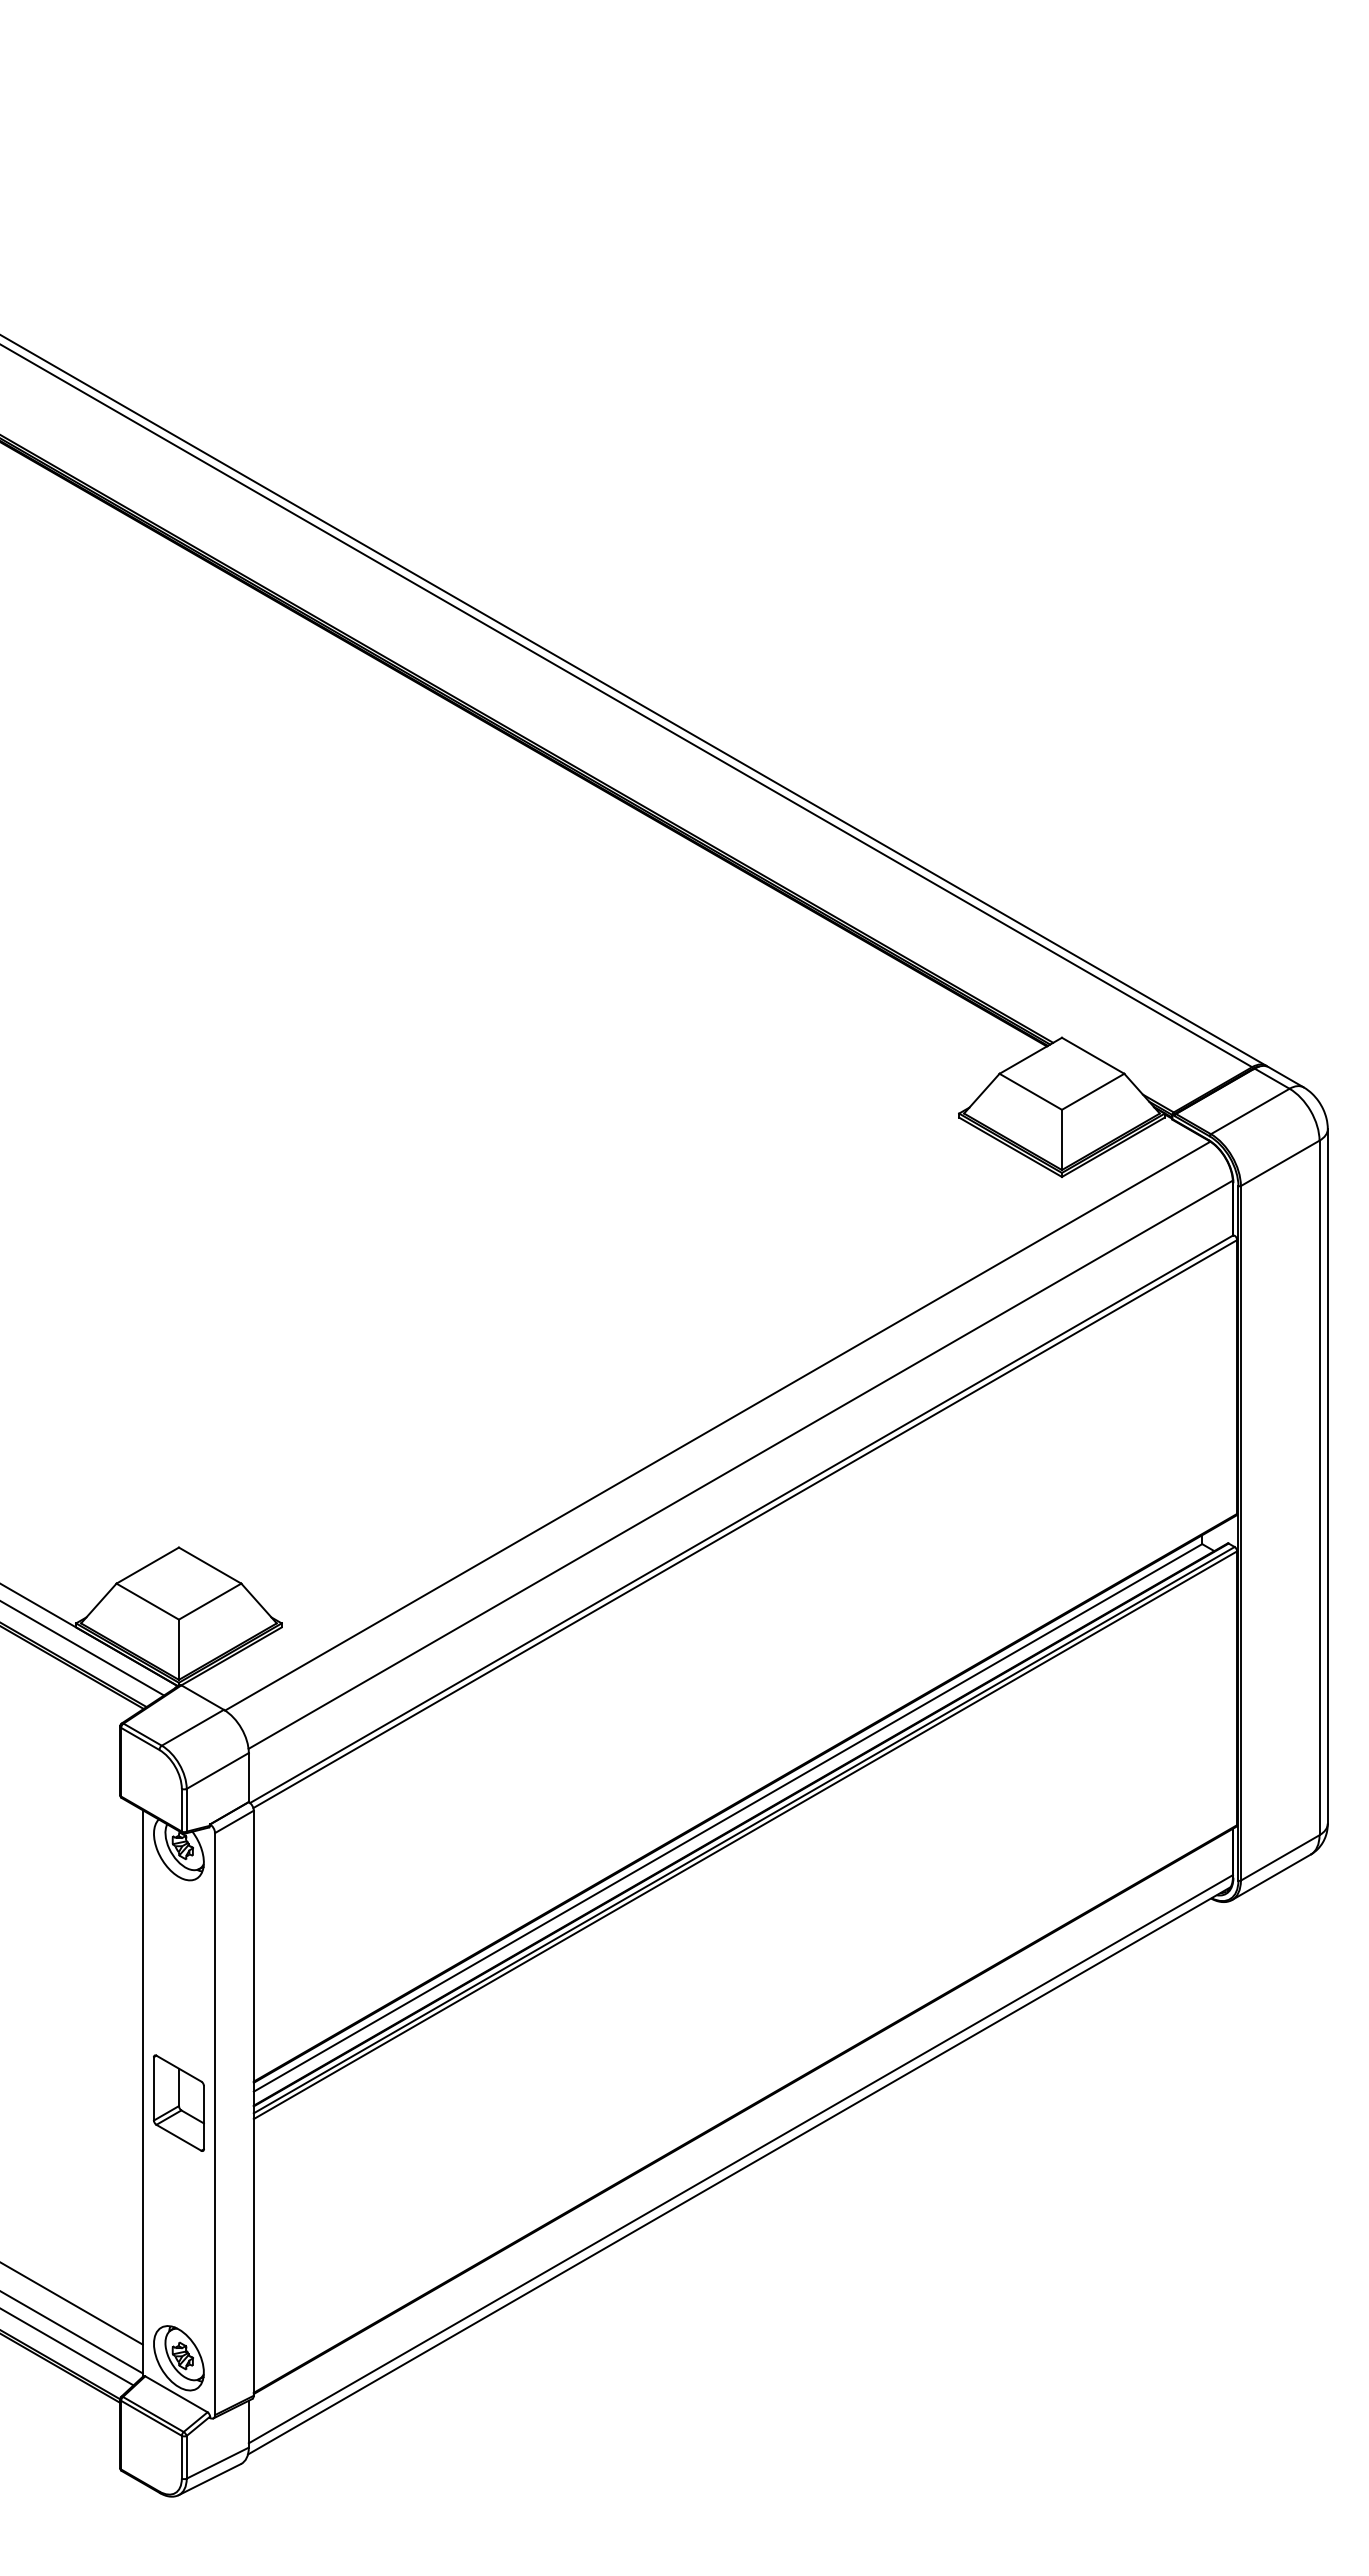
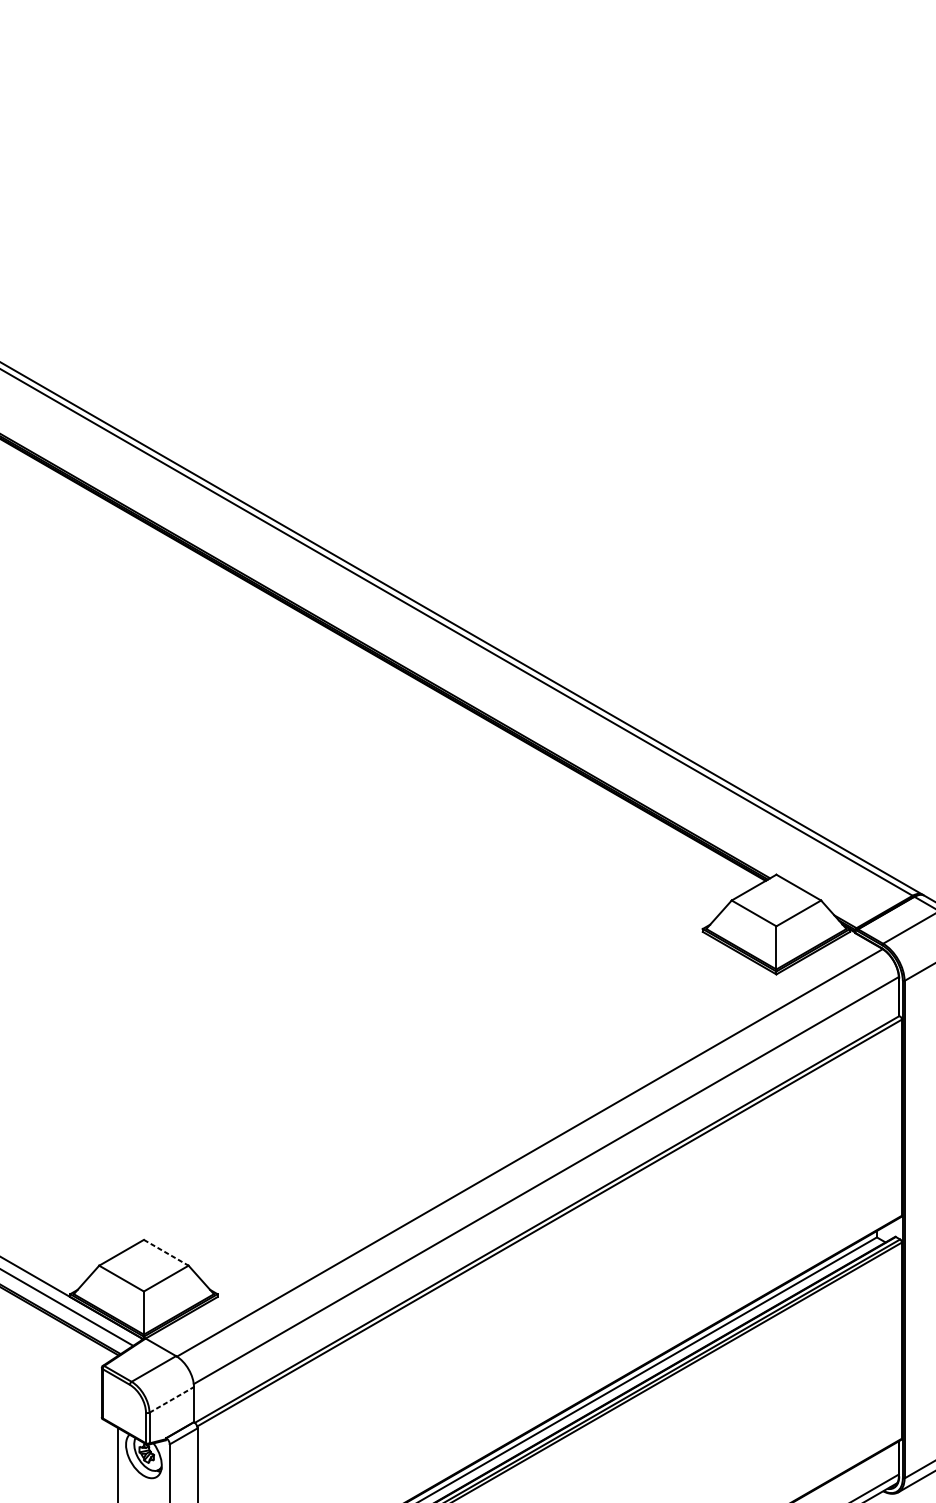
line: (210, 1565) -> (166, 1252), solid -> dashed
line: (217, 1770) -> (171, 1399), solid -> dashed

